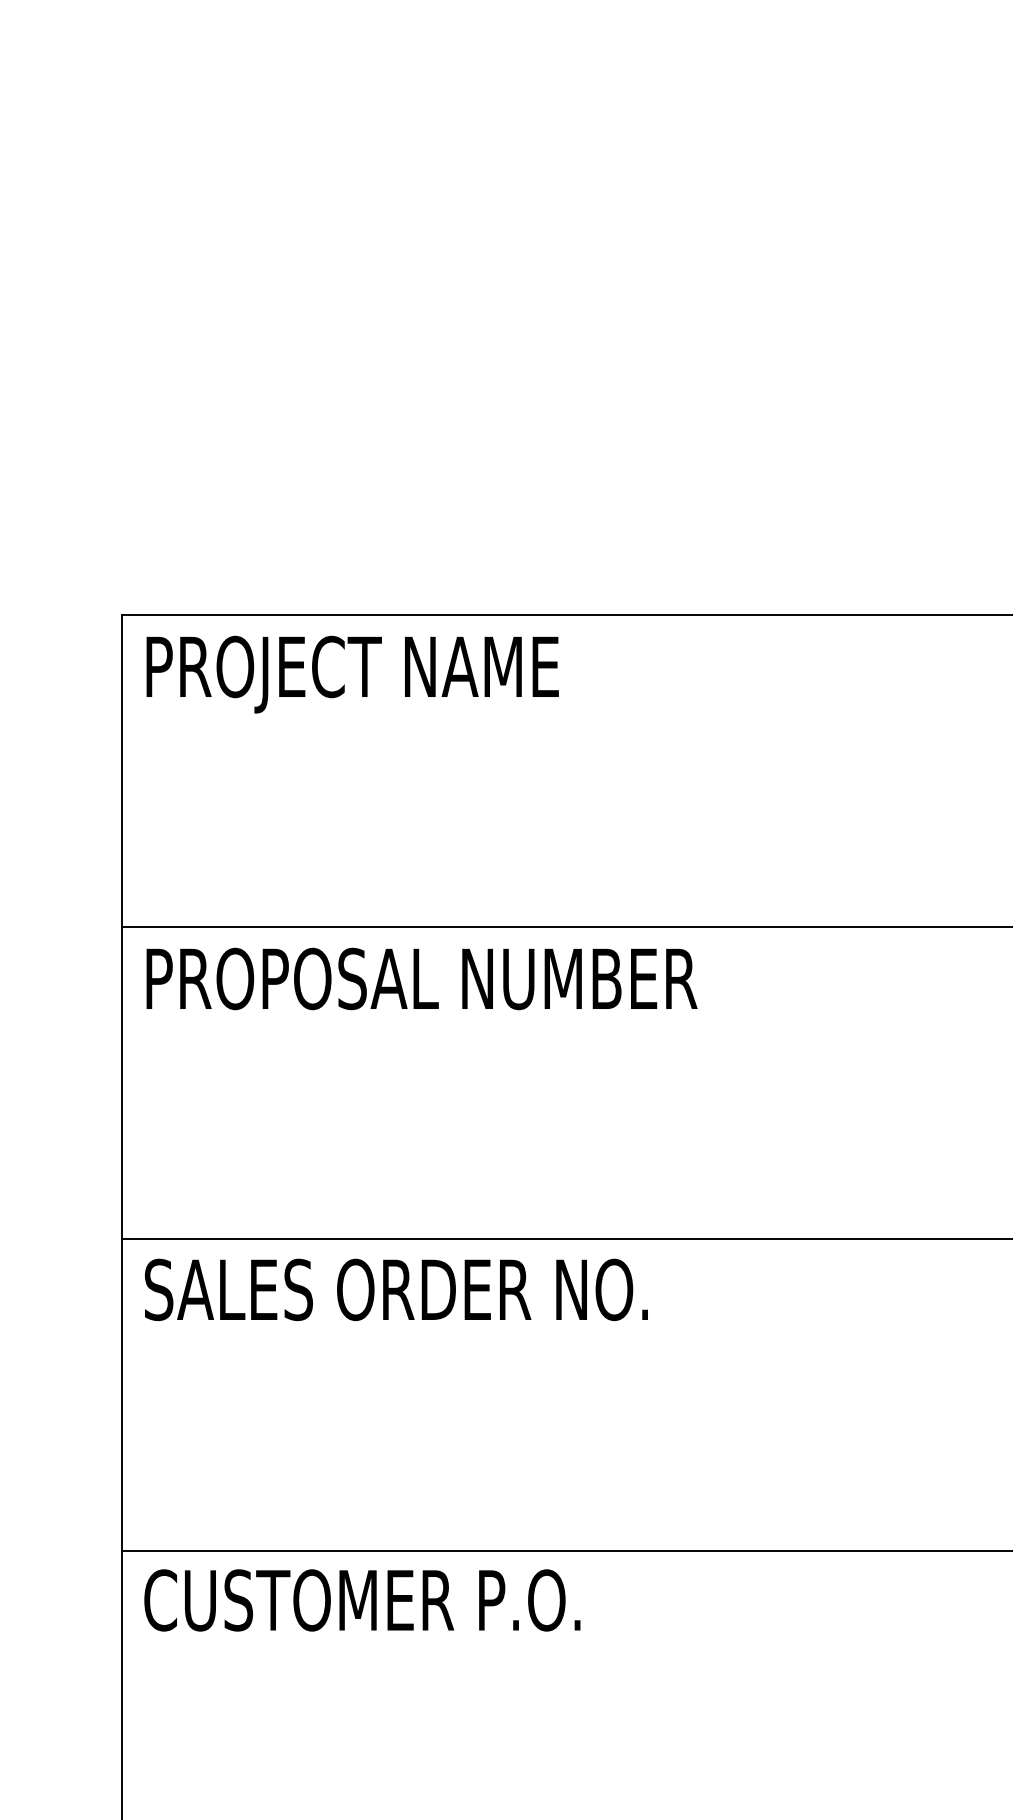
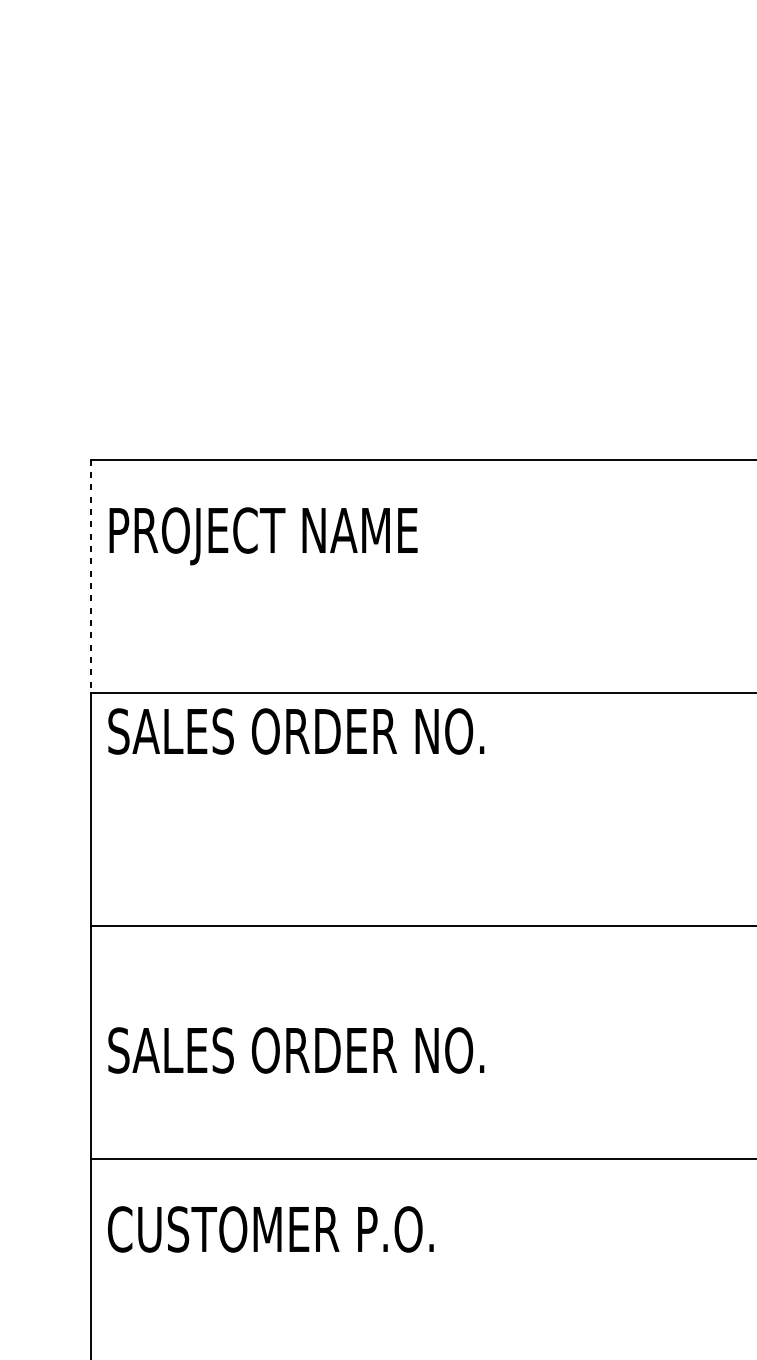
text: (352, 674) -> (263, 536), moved
line: (121, 770) -> (90, 575), solid -> dashed
text: (420, 978) -> (314, 731), PROPOSAL NUMBER -> SALES ORDER NO.
text: (396, 1289) -> (296, 1050), moved
text: (362, 1600) -> (270, 1229), moved

